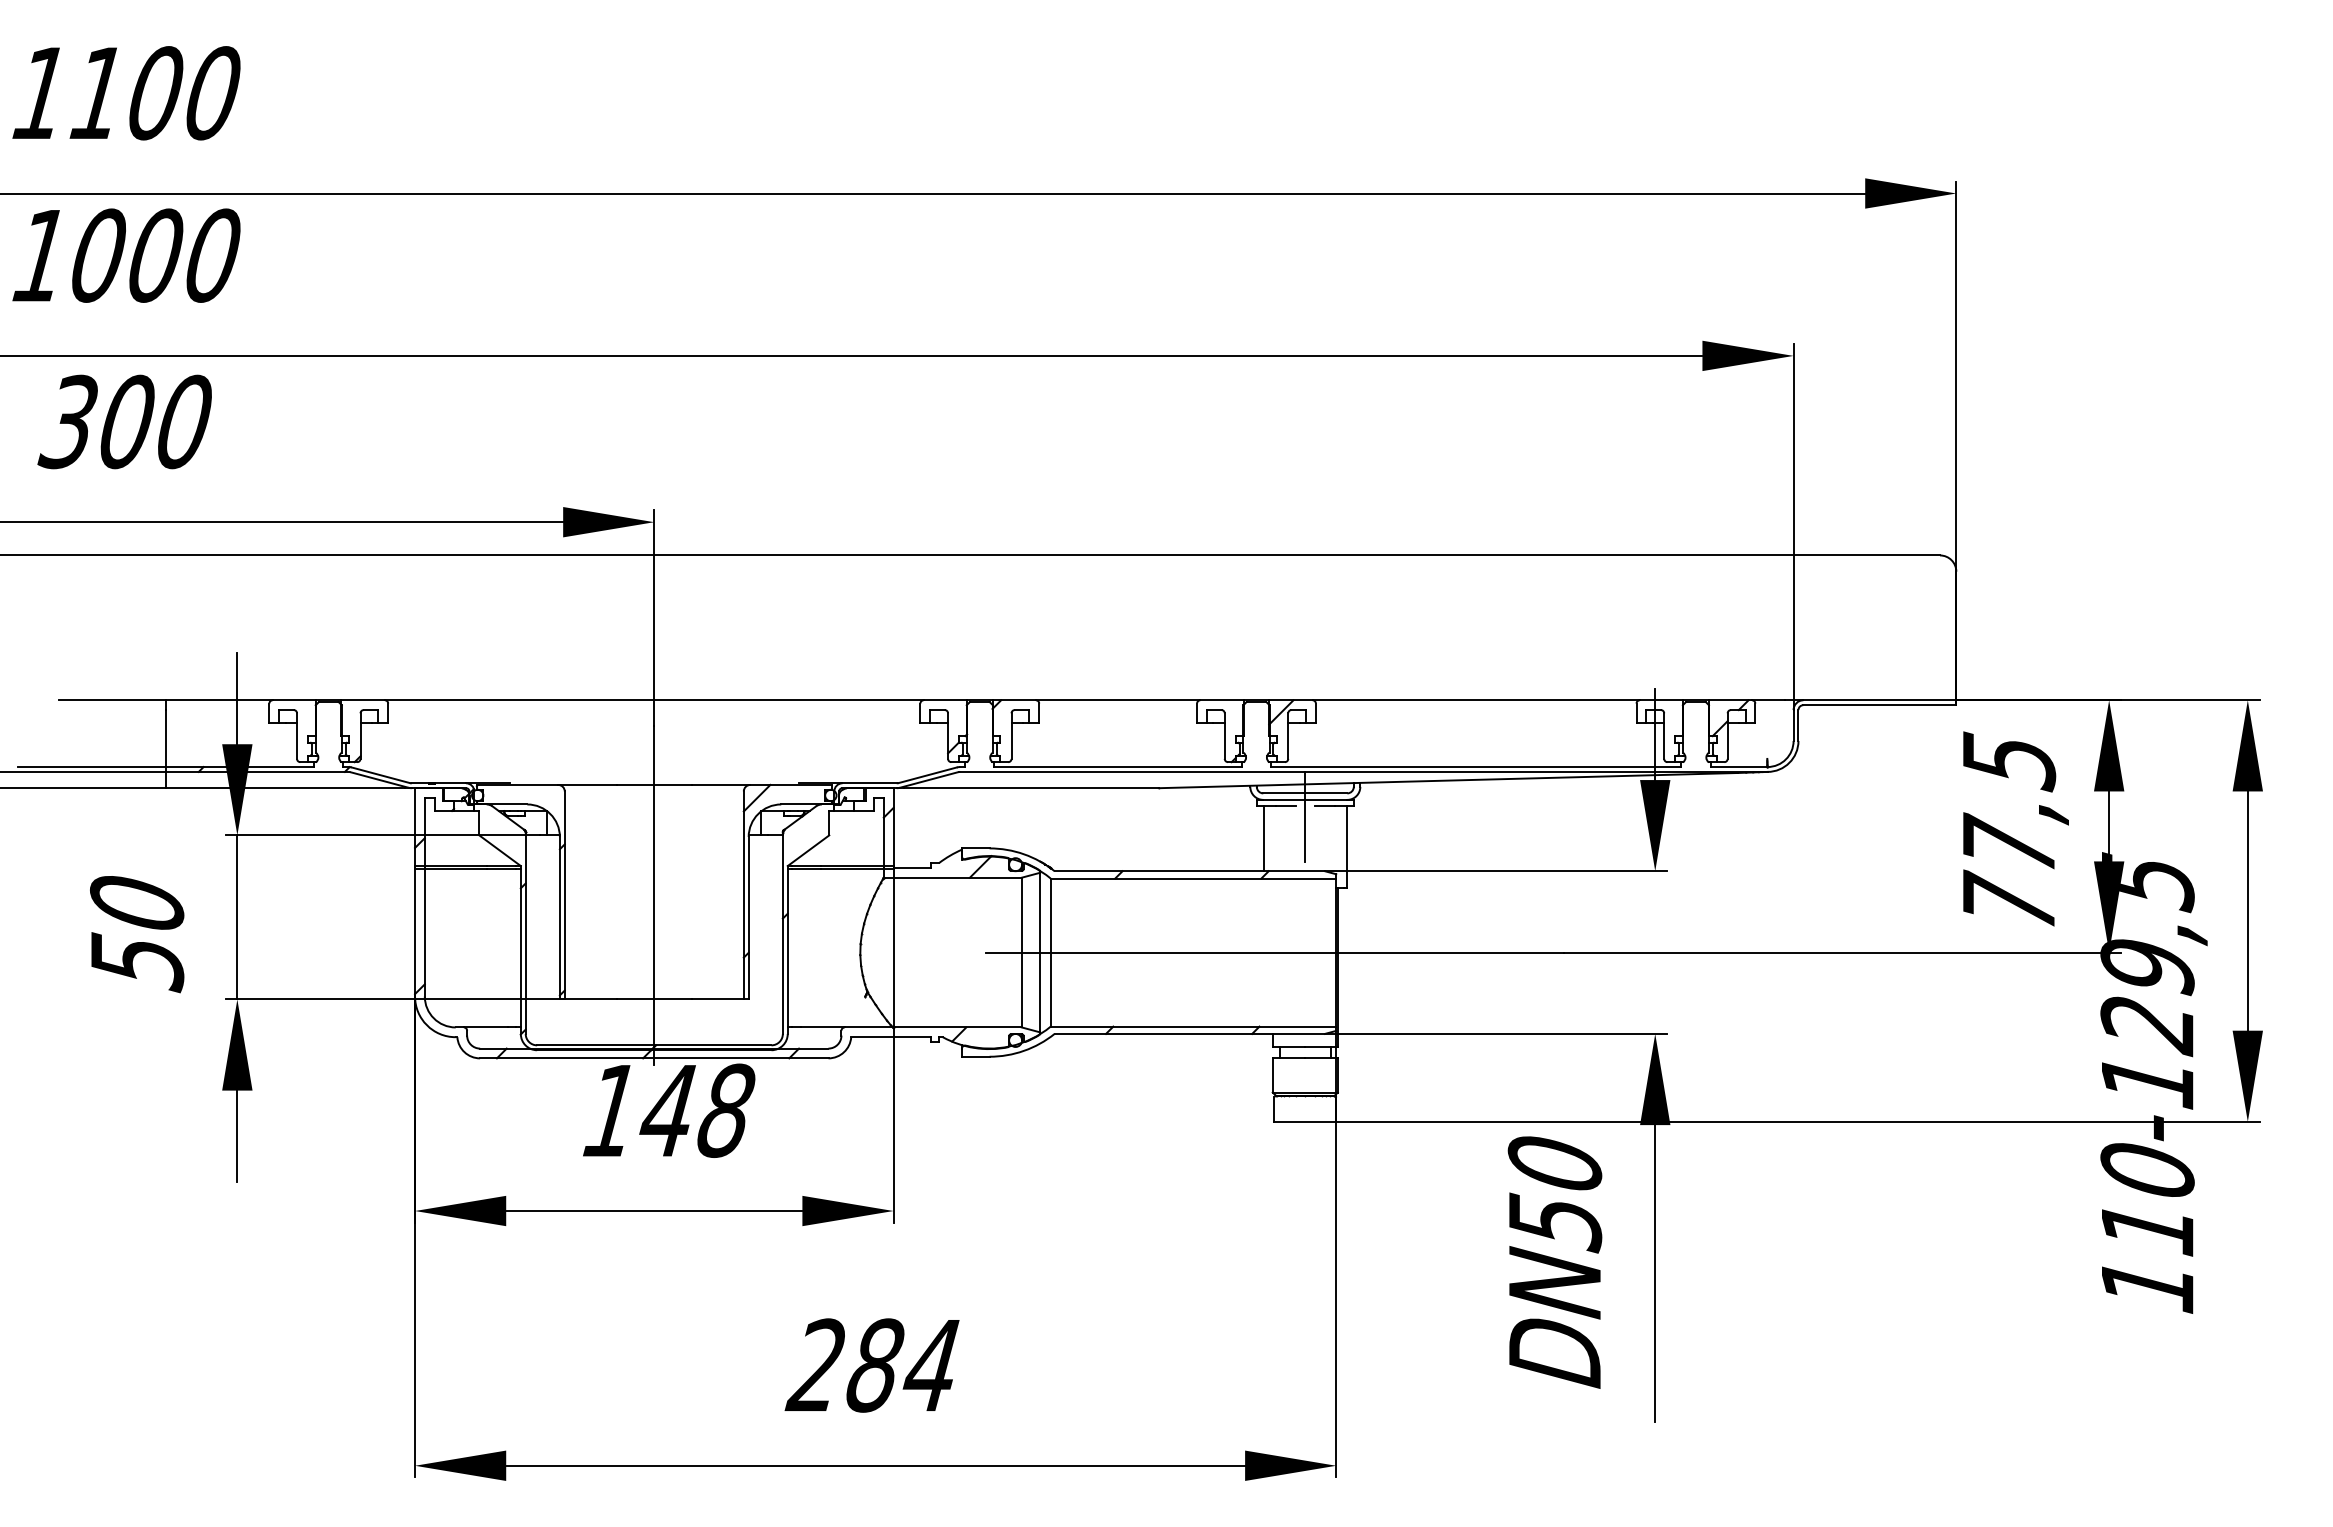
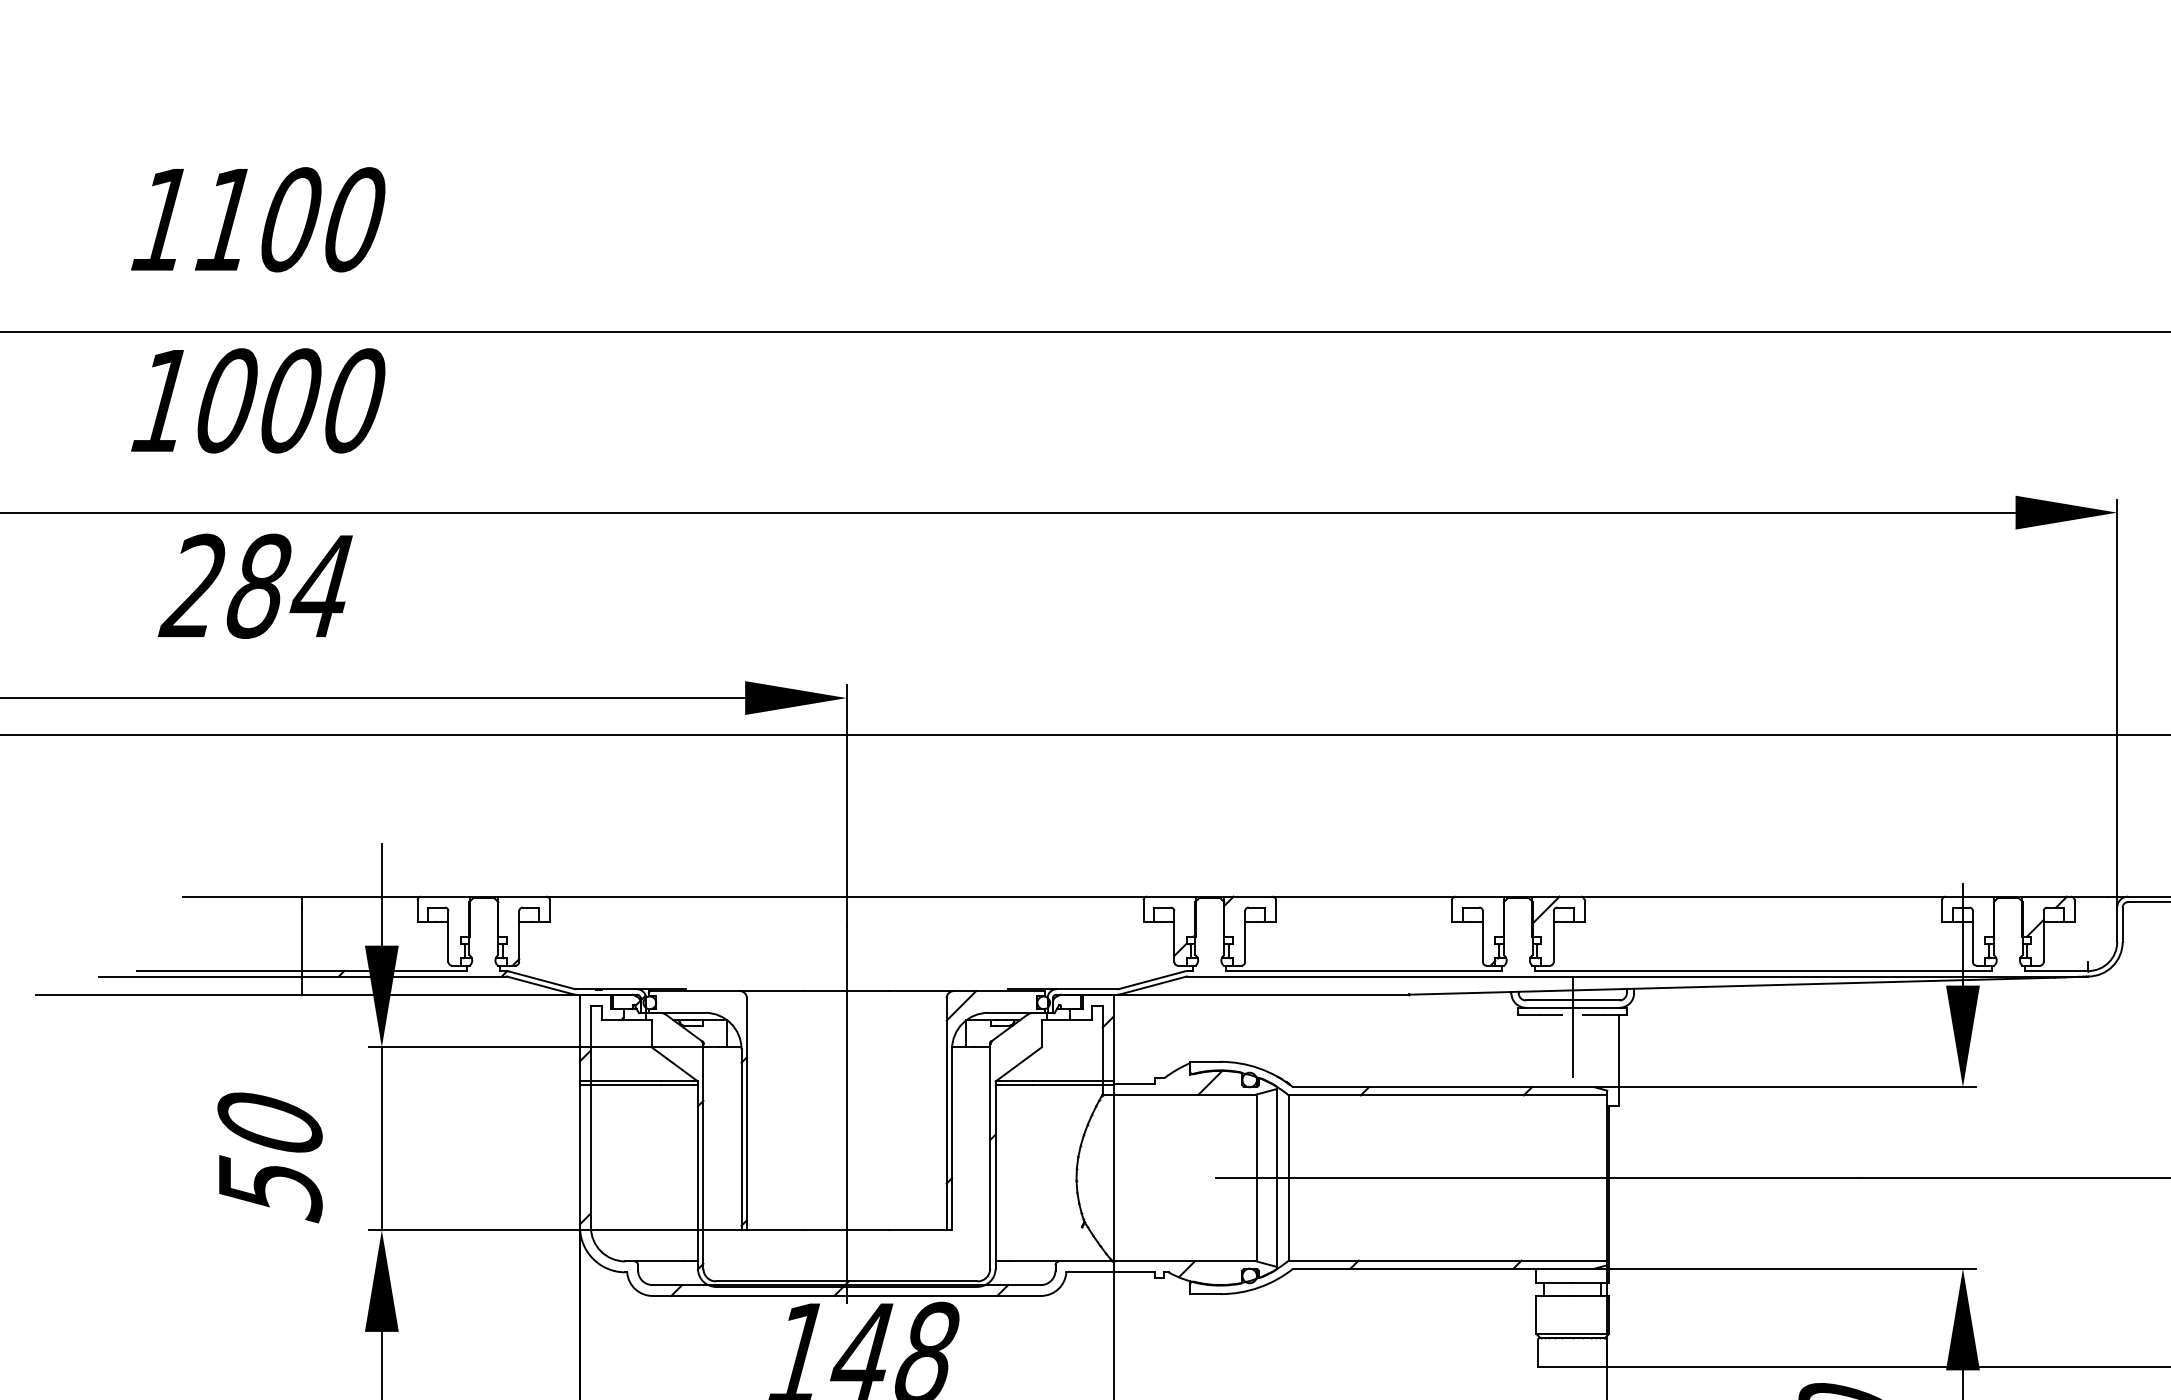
text: (123, 421) -> (254, 585), 300 -> 284
line: (1263, 838) -> (1526, 1050), removed

